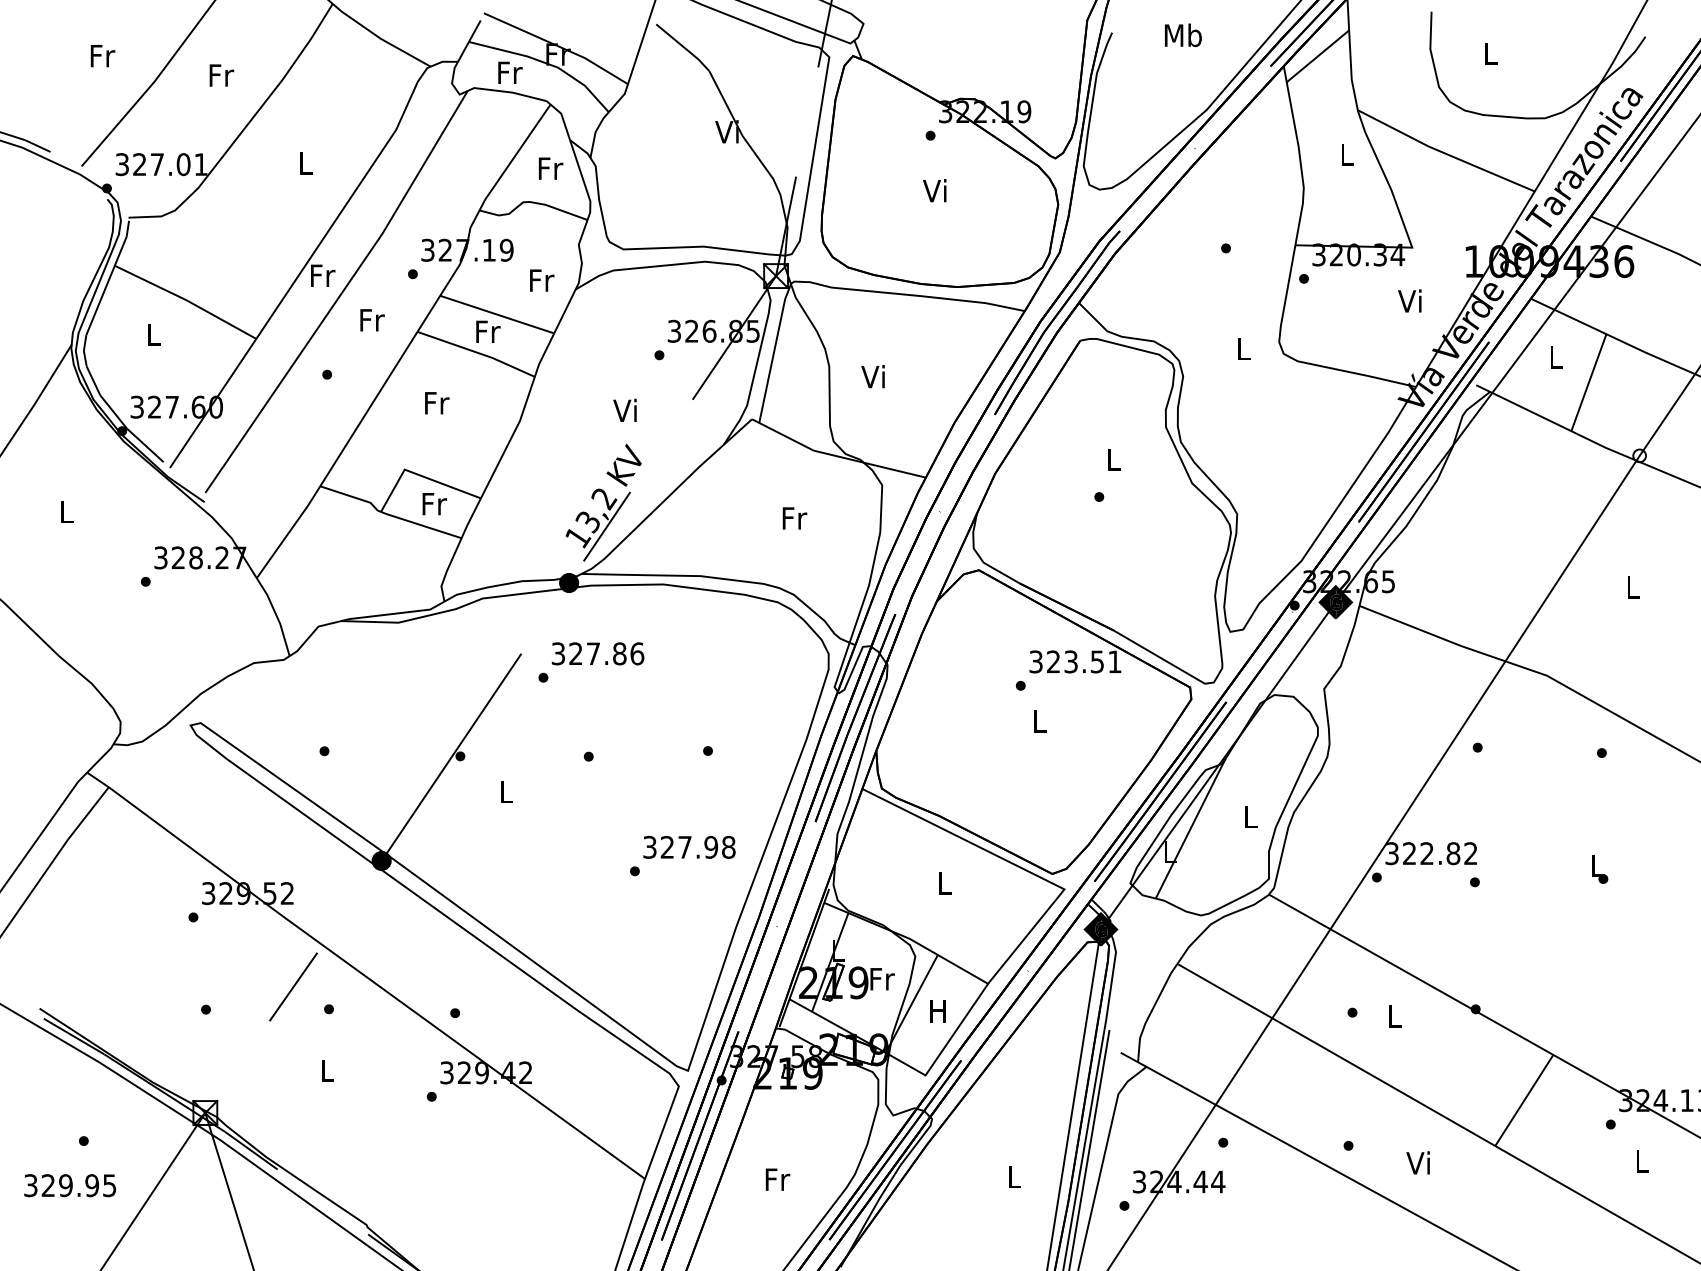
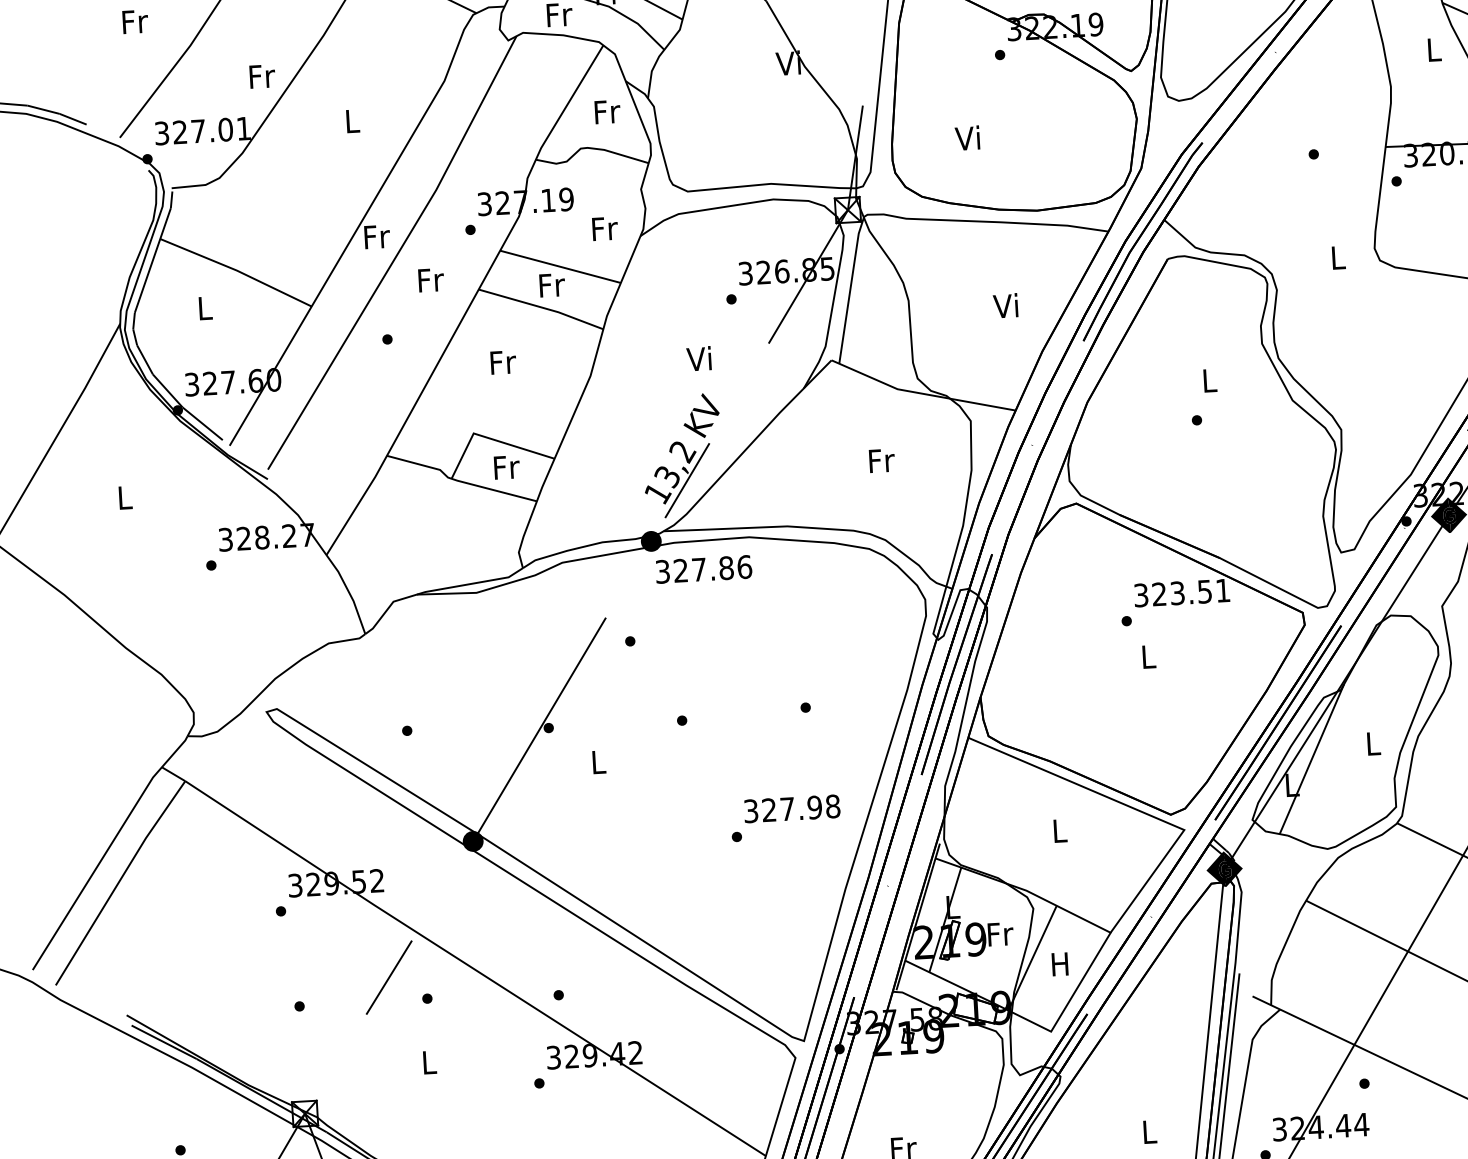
text: (221, 75) -> (262, 76), moved
text: (934, 190) -> (967, 137), moved
text: (872, 376) -> (1005, 305), moved
text: (597, 653) -> (703, 569), moved

